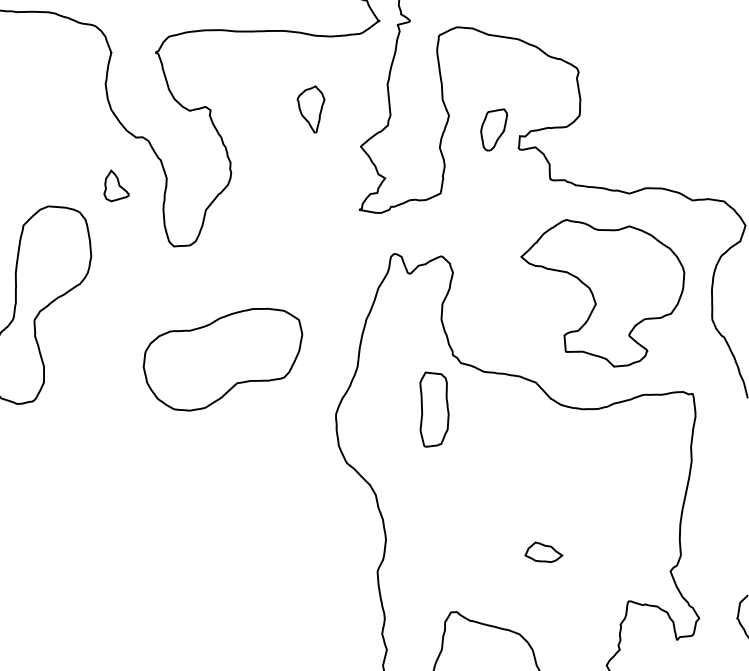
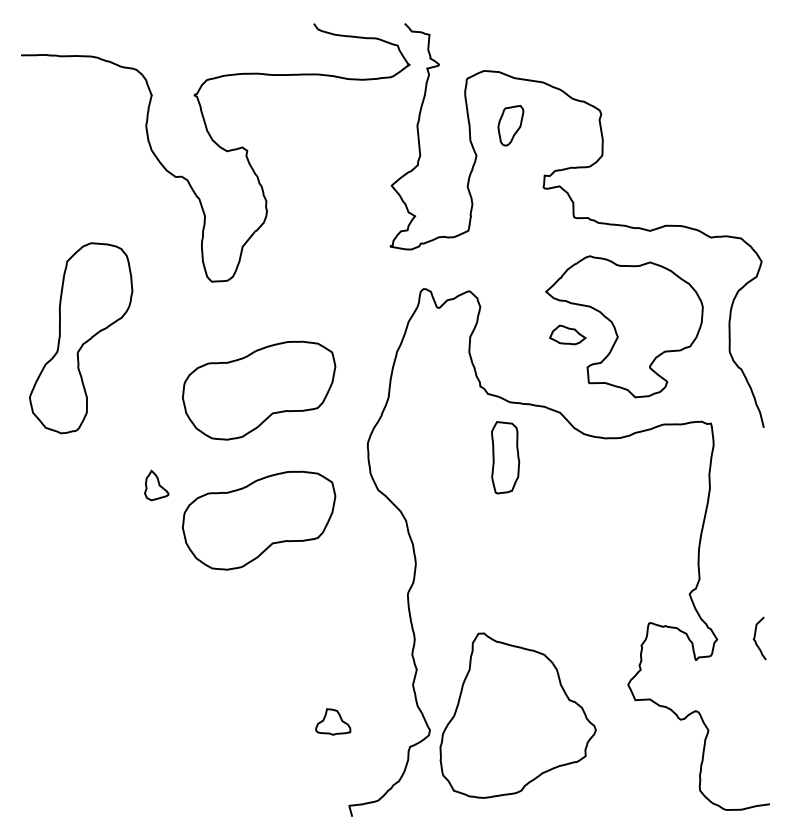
part: (310, 108) -> (343, 149), removed
part: (493, 129) -> (510, 125), moved
part: (116, 185) -> (156, 485), moved
part: (434, 409) -> (505, 457), moved
part: (222, 494) -> (258, 520), added
part: (543, 551) -> (567, 334), moved

